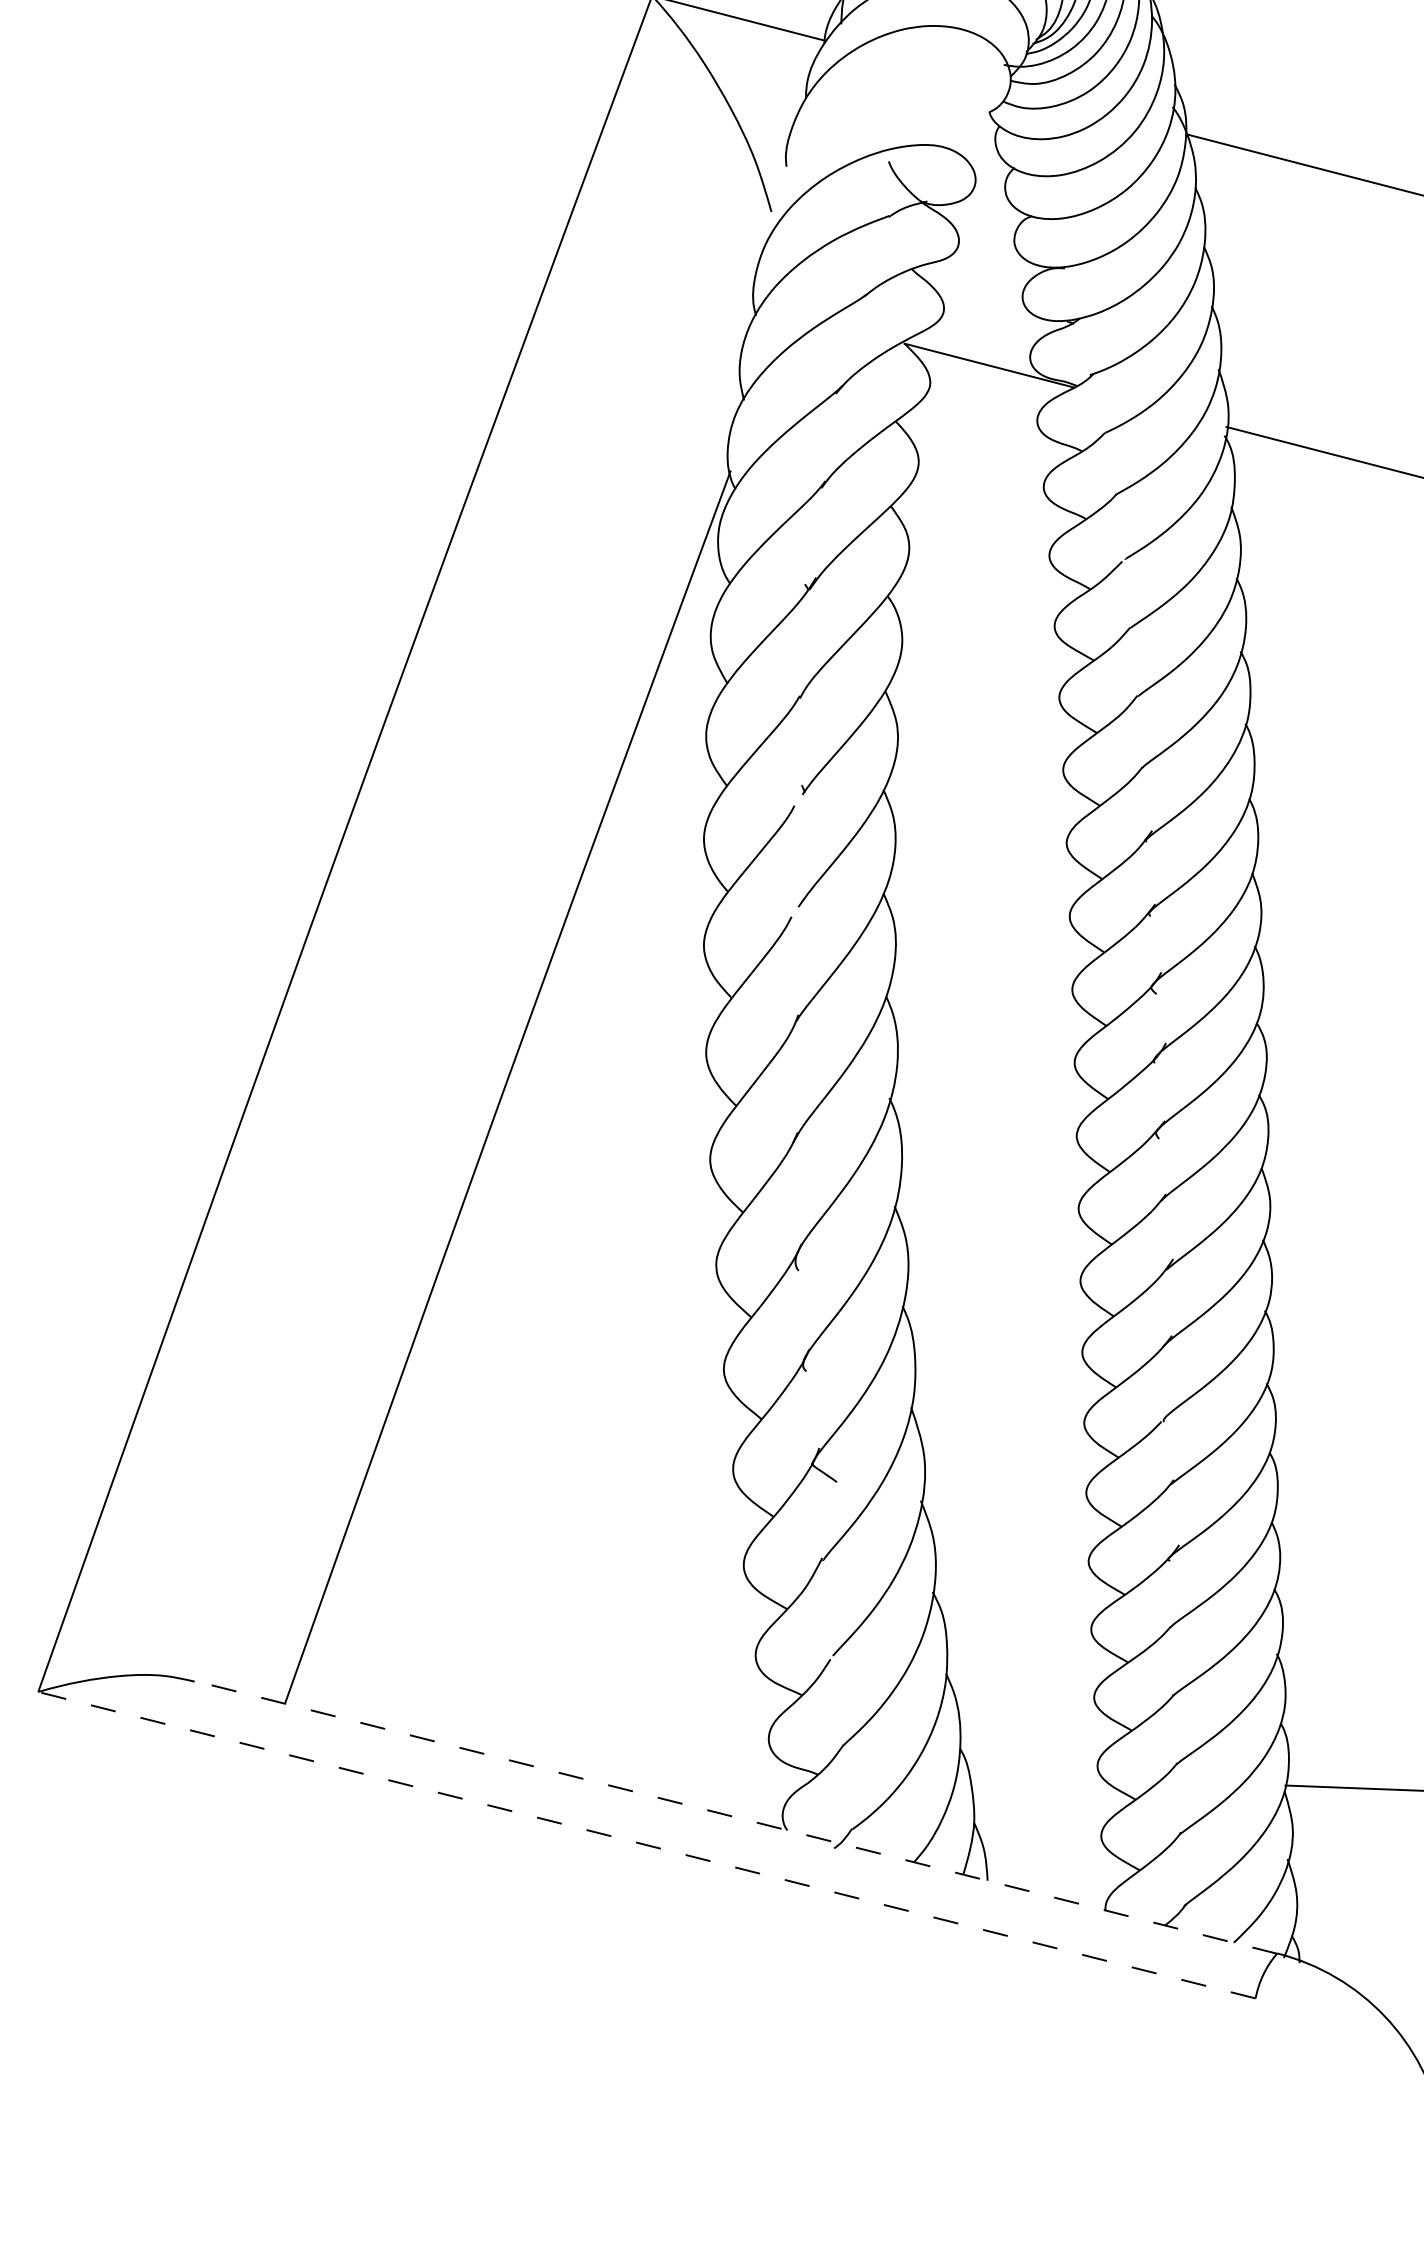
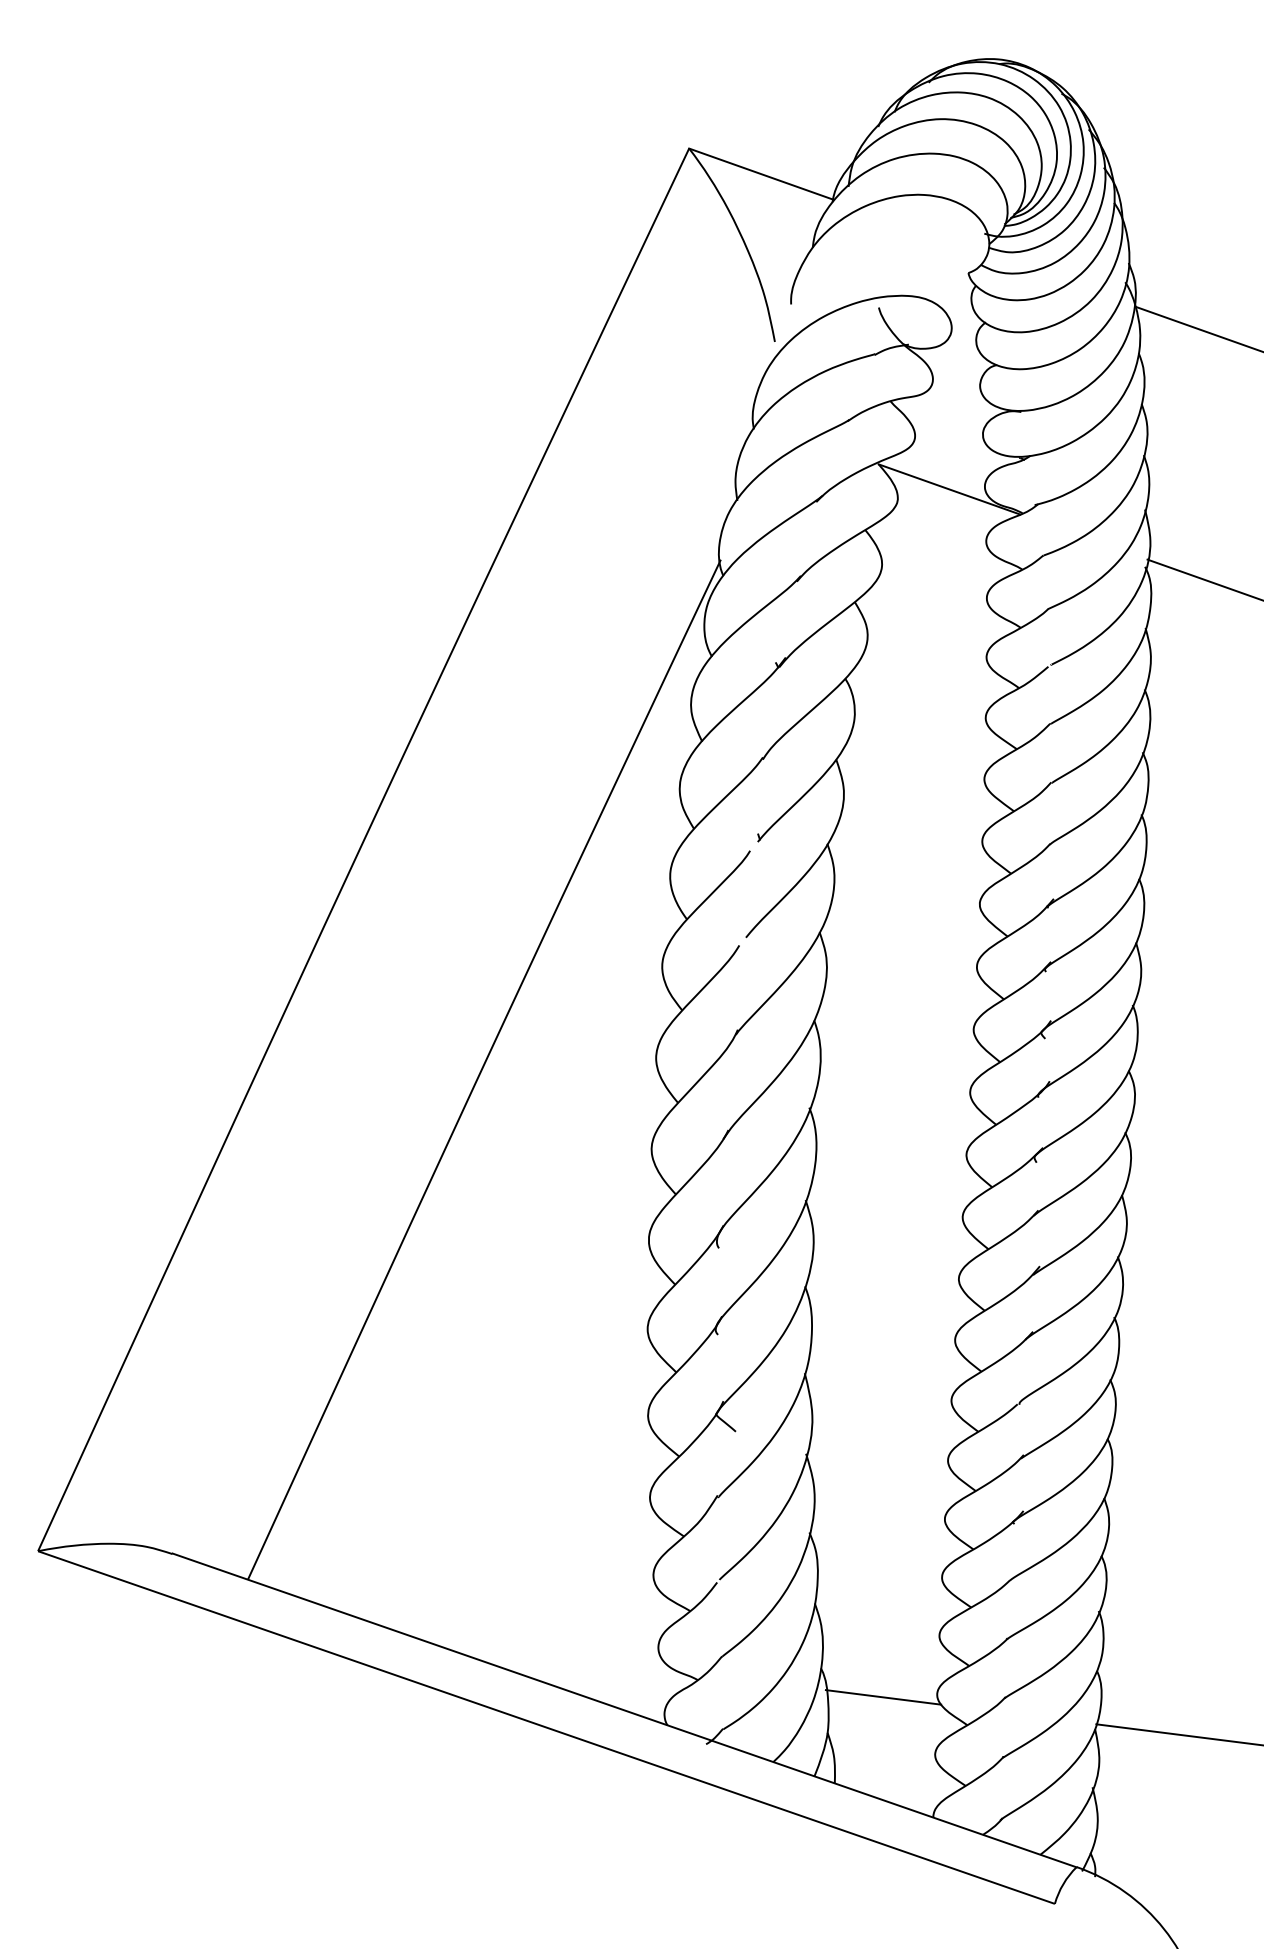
line: (1035, 1776) -> (883, 1697), added
line: (735, 1817) -> (624, 1710), dashed -> solid
line: (648, 1845) -> (547, 1727), dashed -> solid

